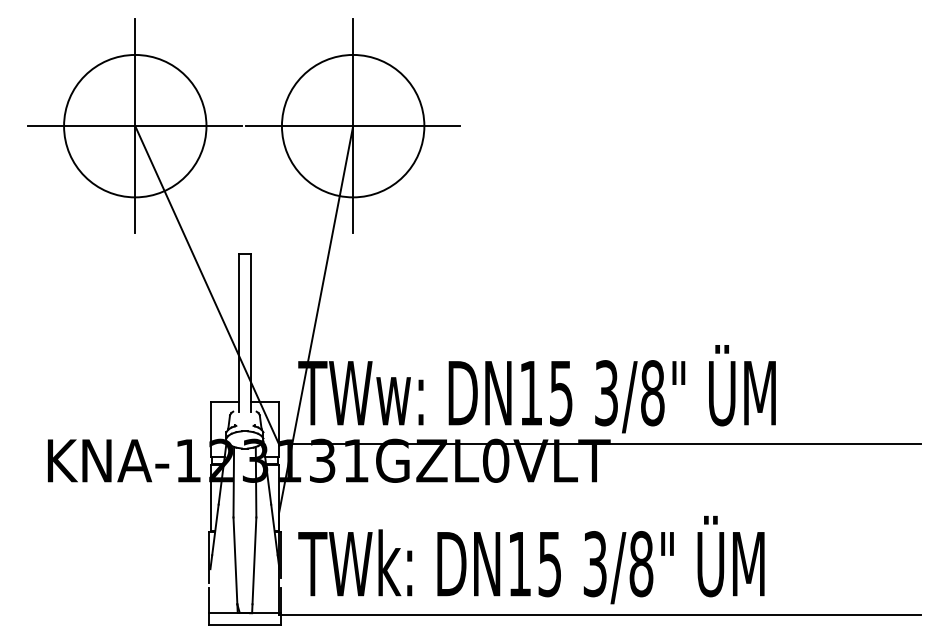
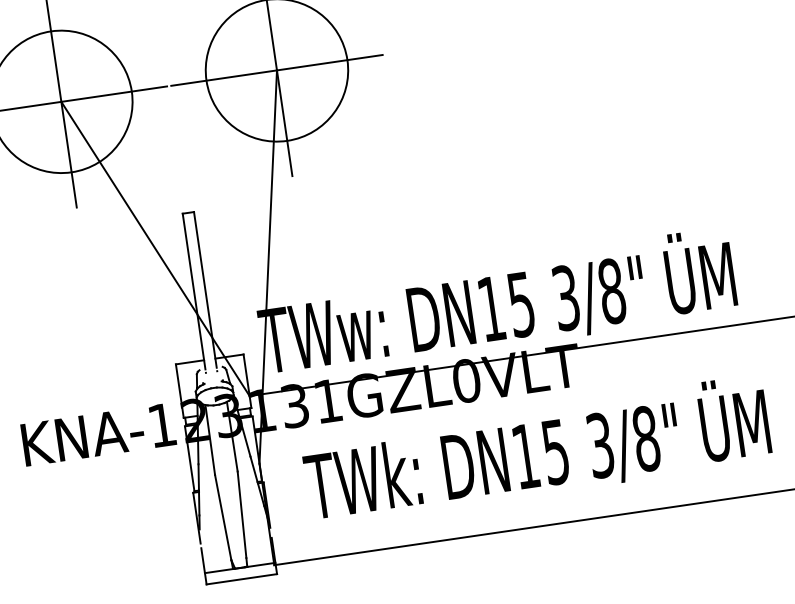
text: (531, 559) -> (536, 450), moved

